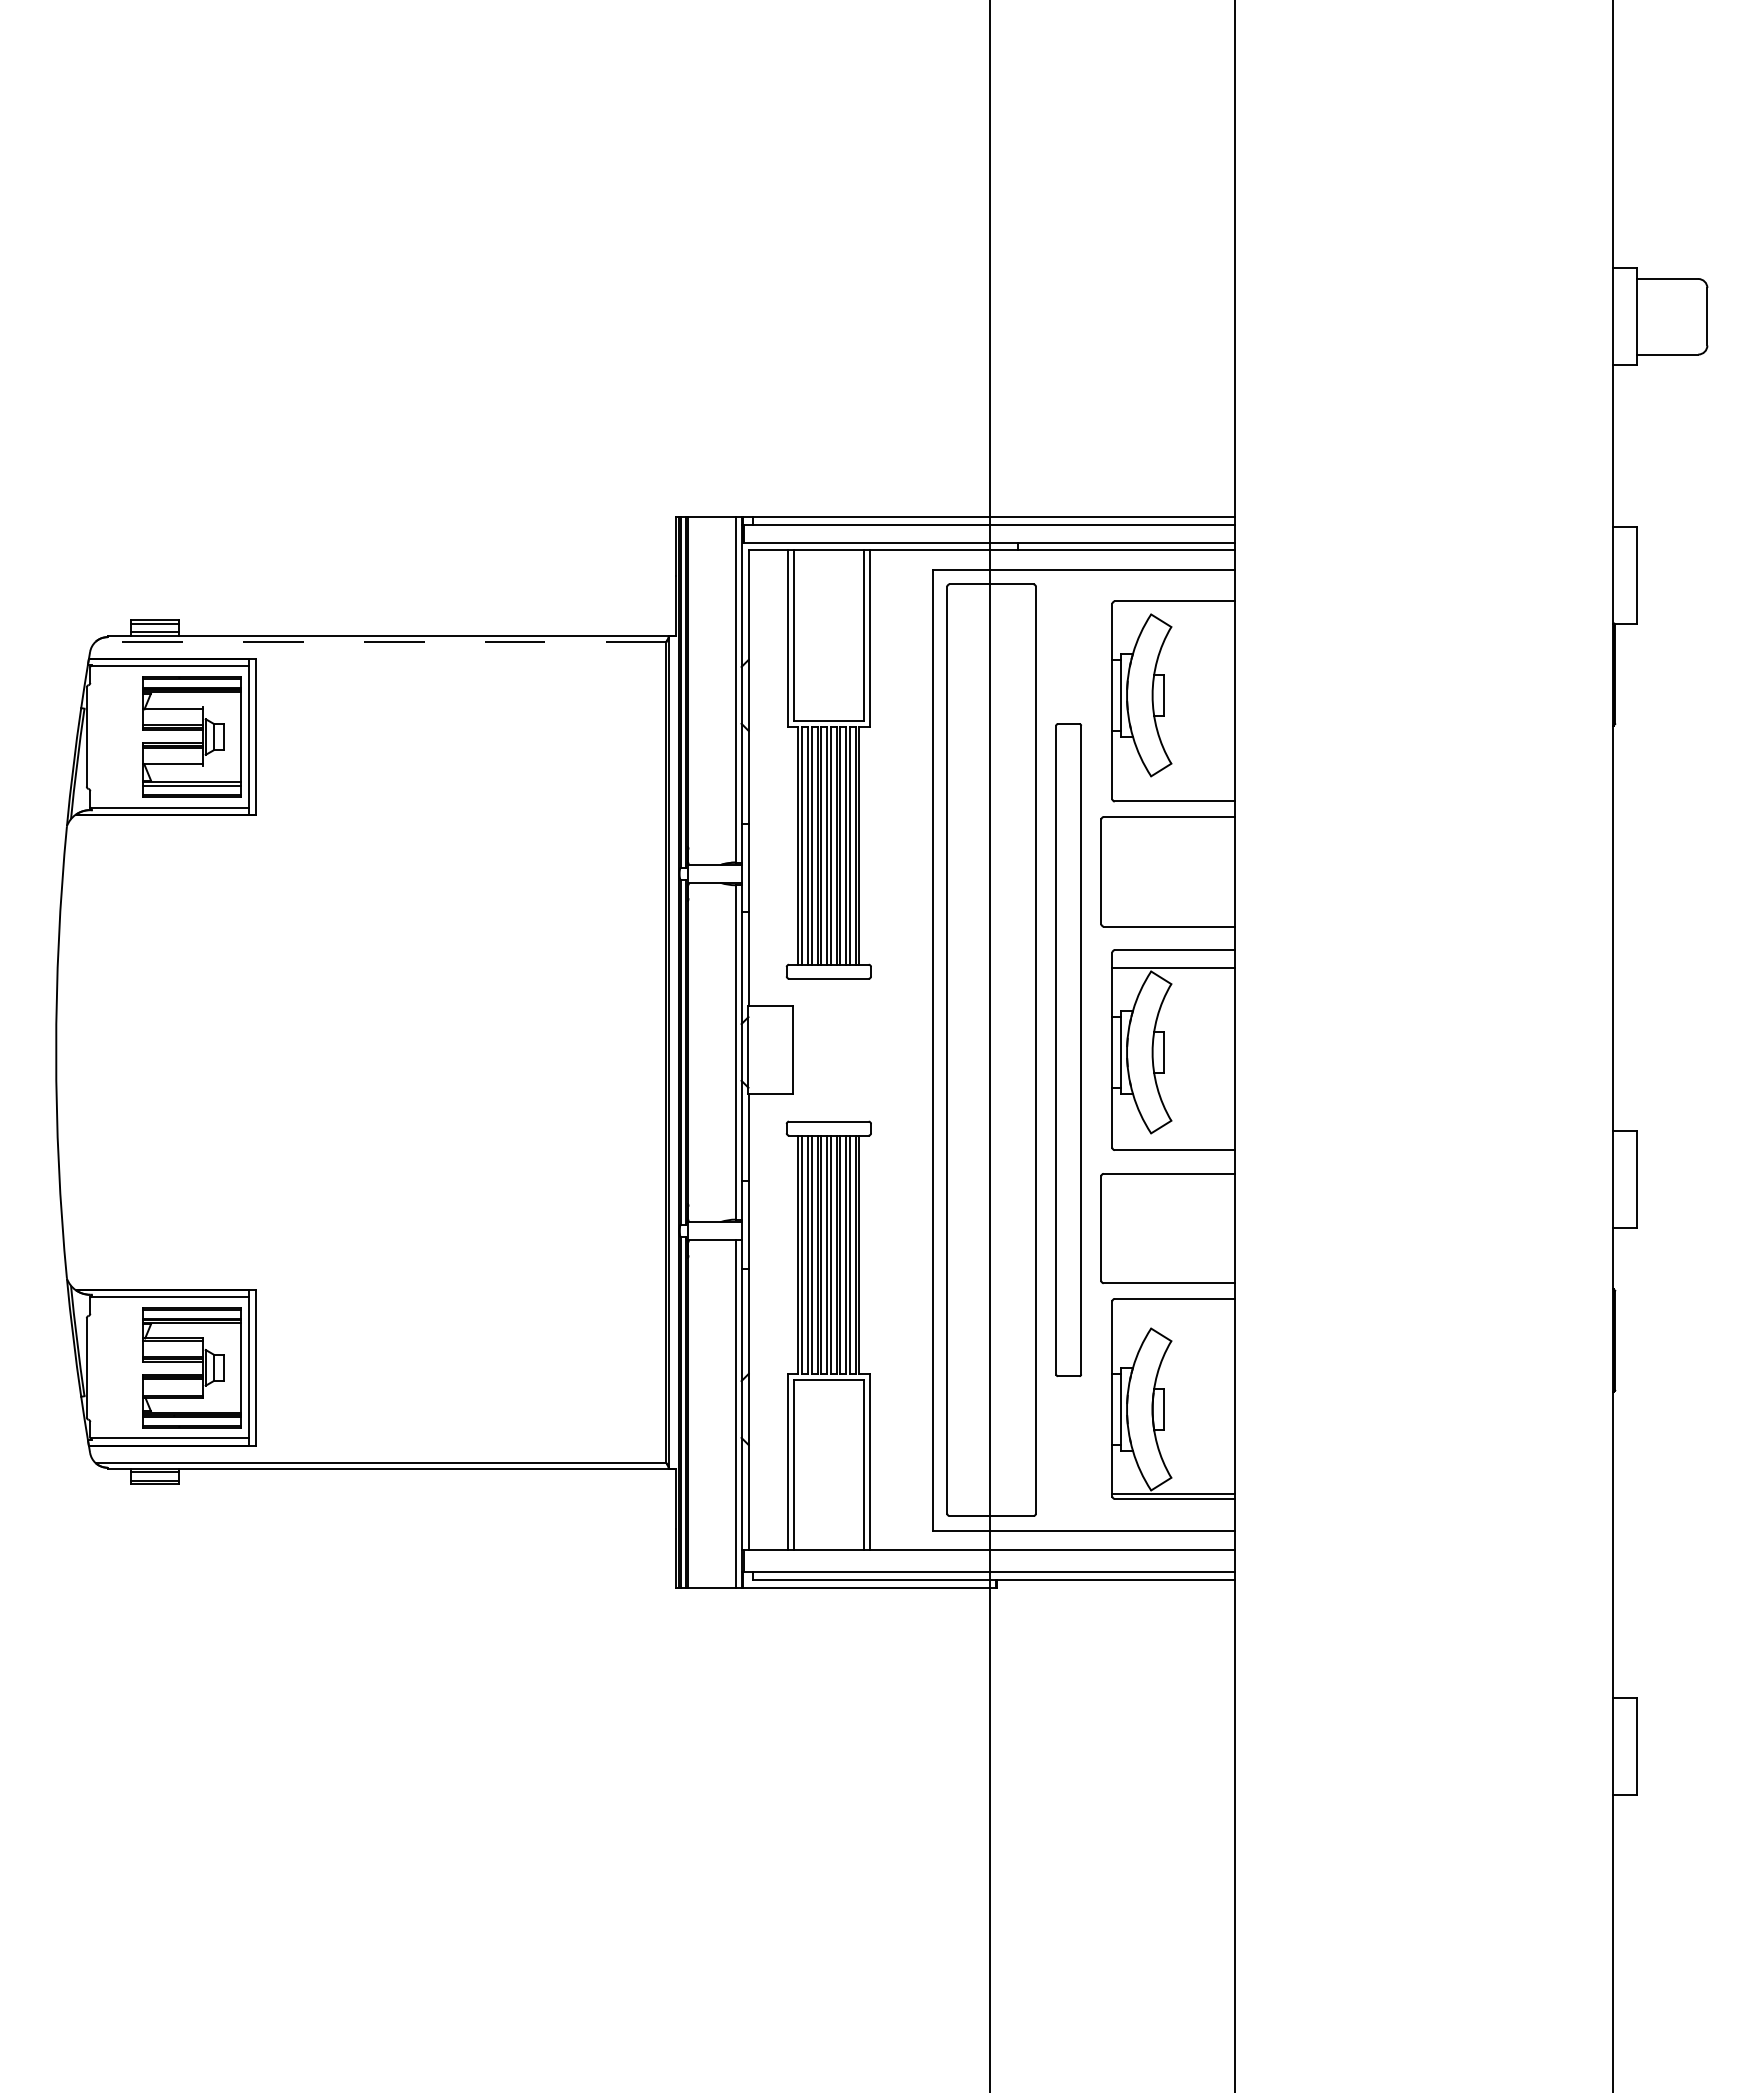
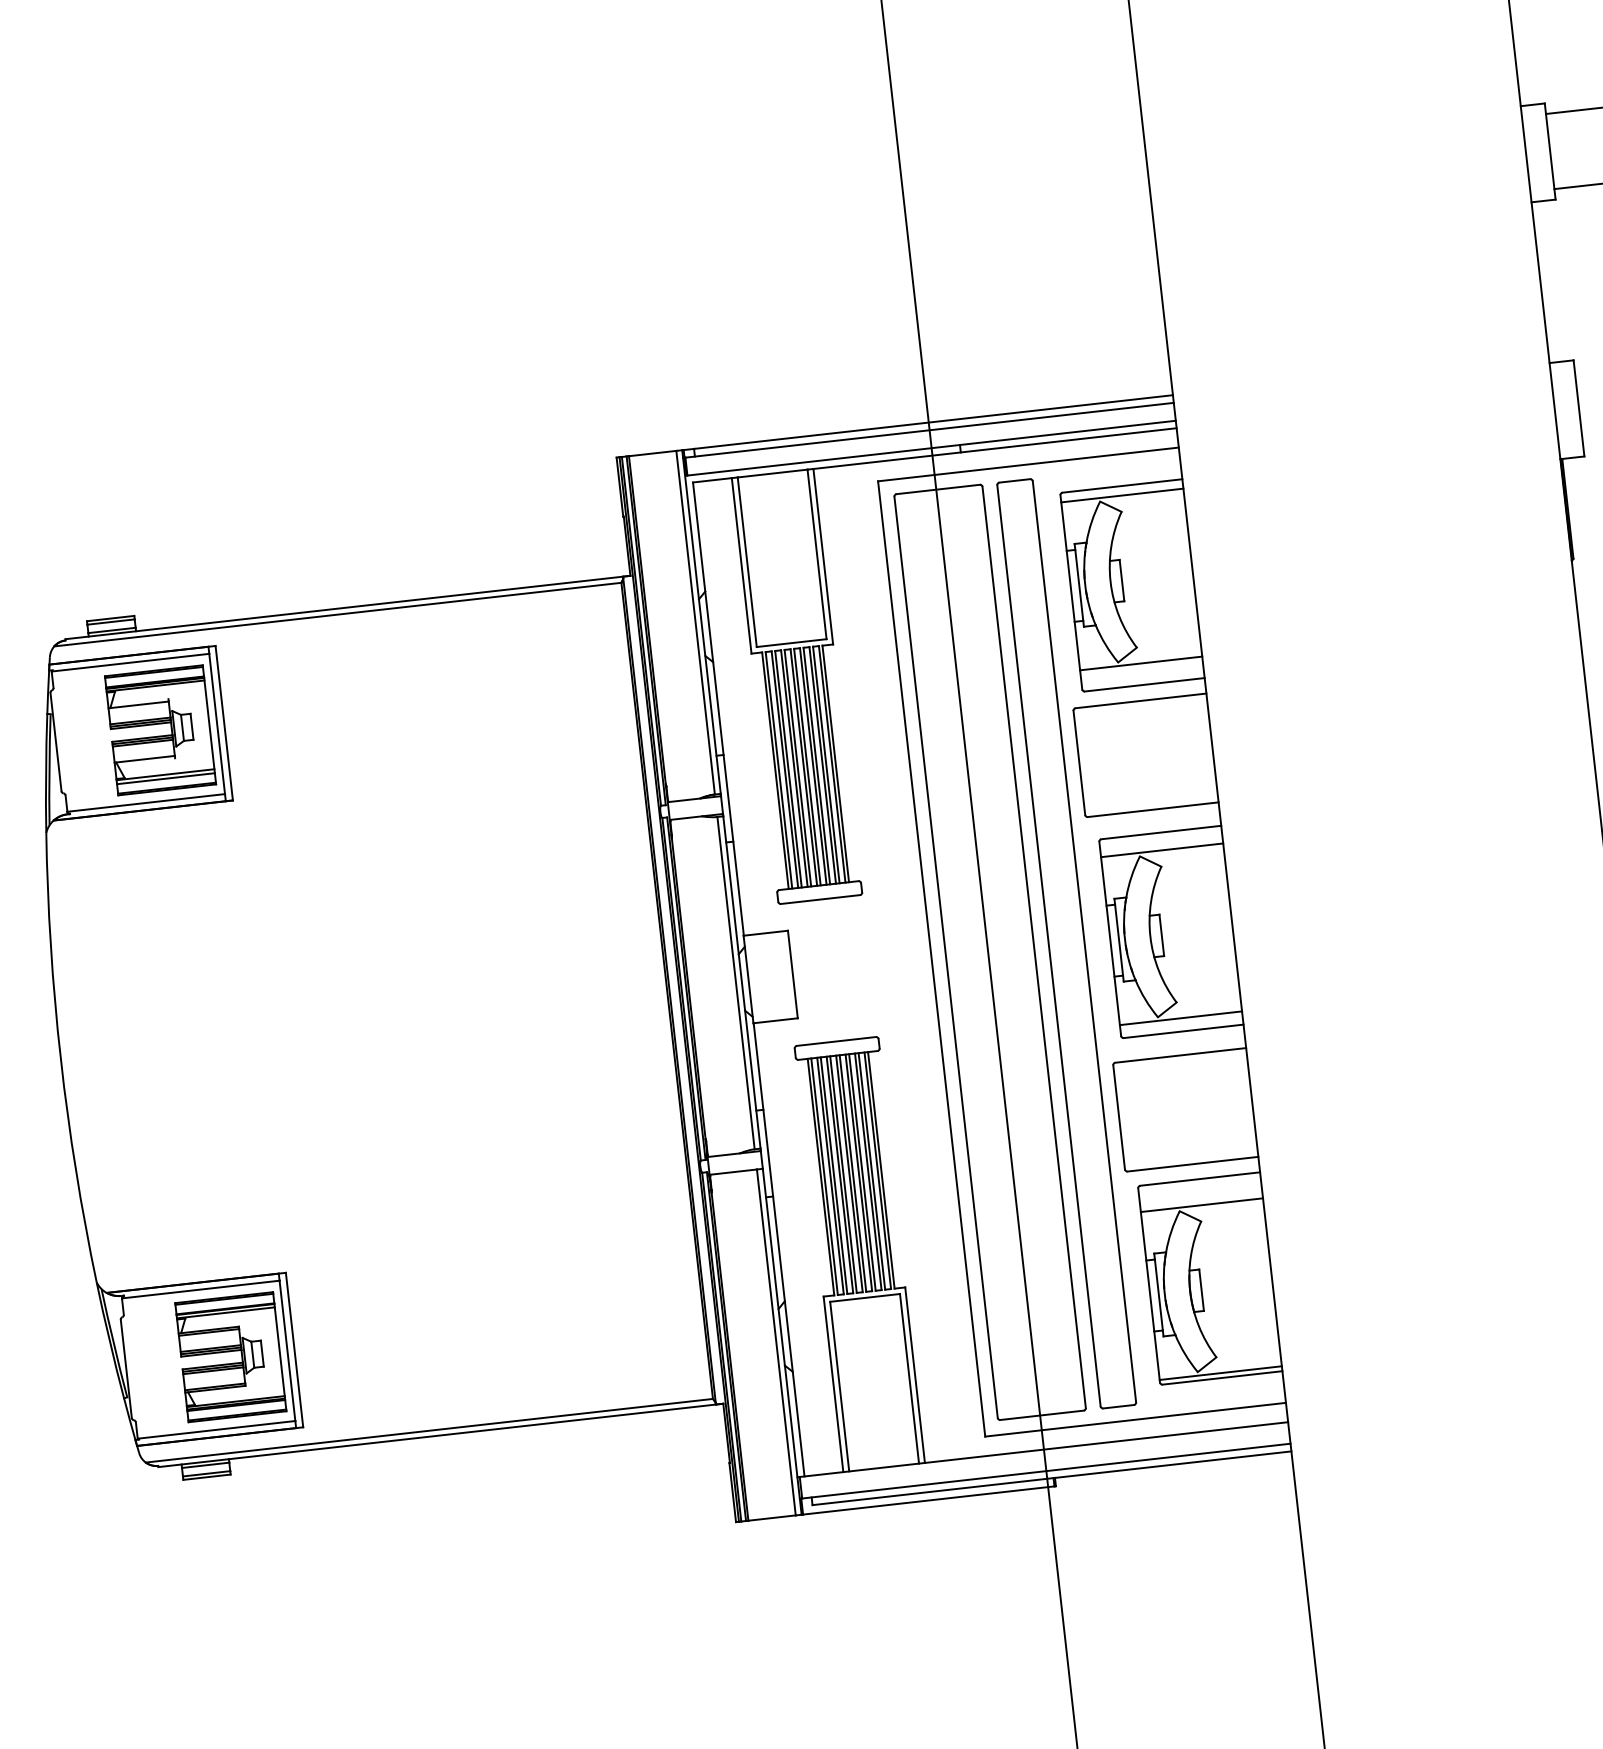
line: (1173, 610) -> (1121, 495), added
line: (380, 641) -> (337, 614), dashed -> solid
line: (1173, 779) -> (1140, 663), added
part: (1068, 1049) -> (1066, 943), size x1.43
line: (1173, 1136) -> (1180, 1017), added
line: (1173, 1325) -> (1201, 1205), added

